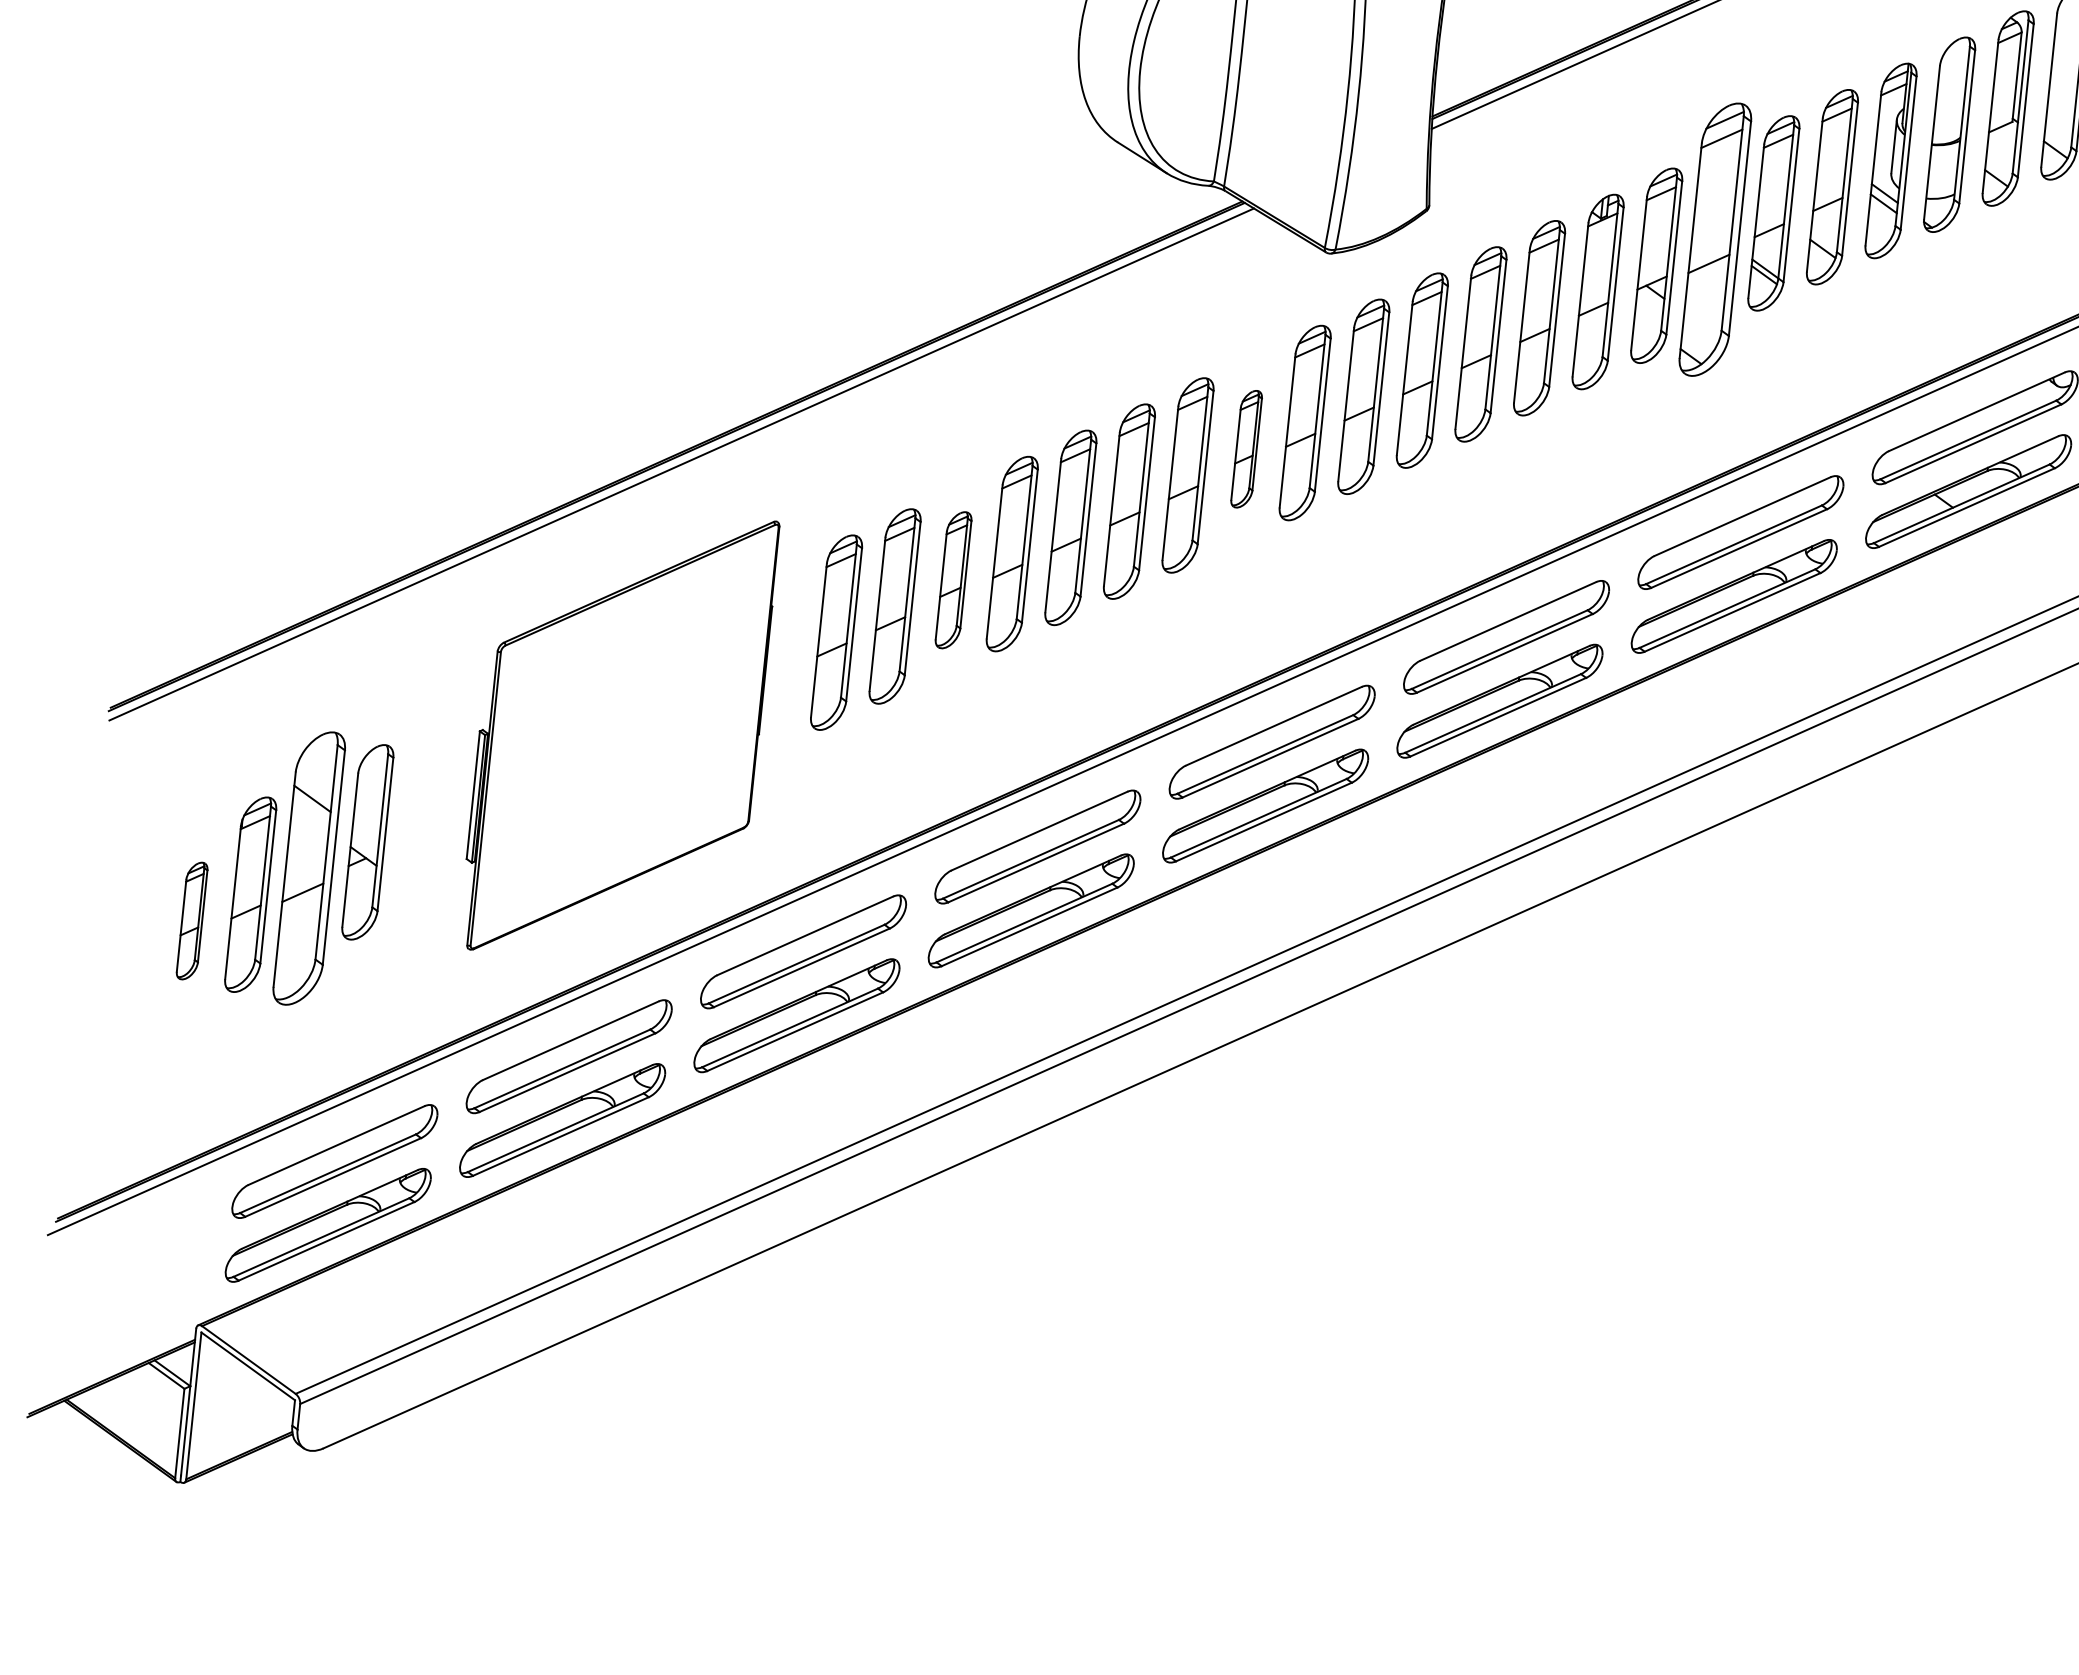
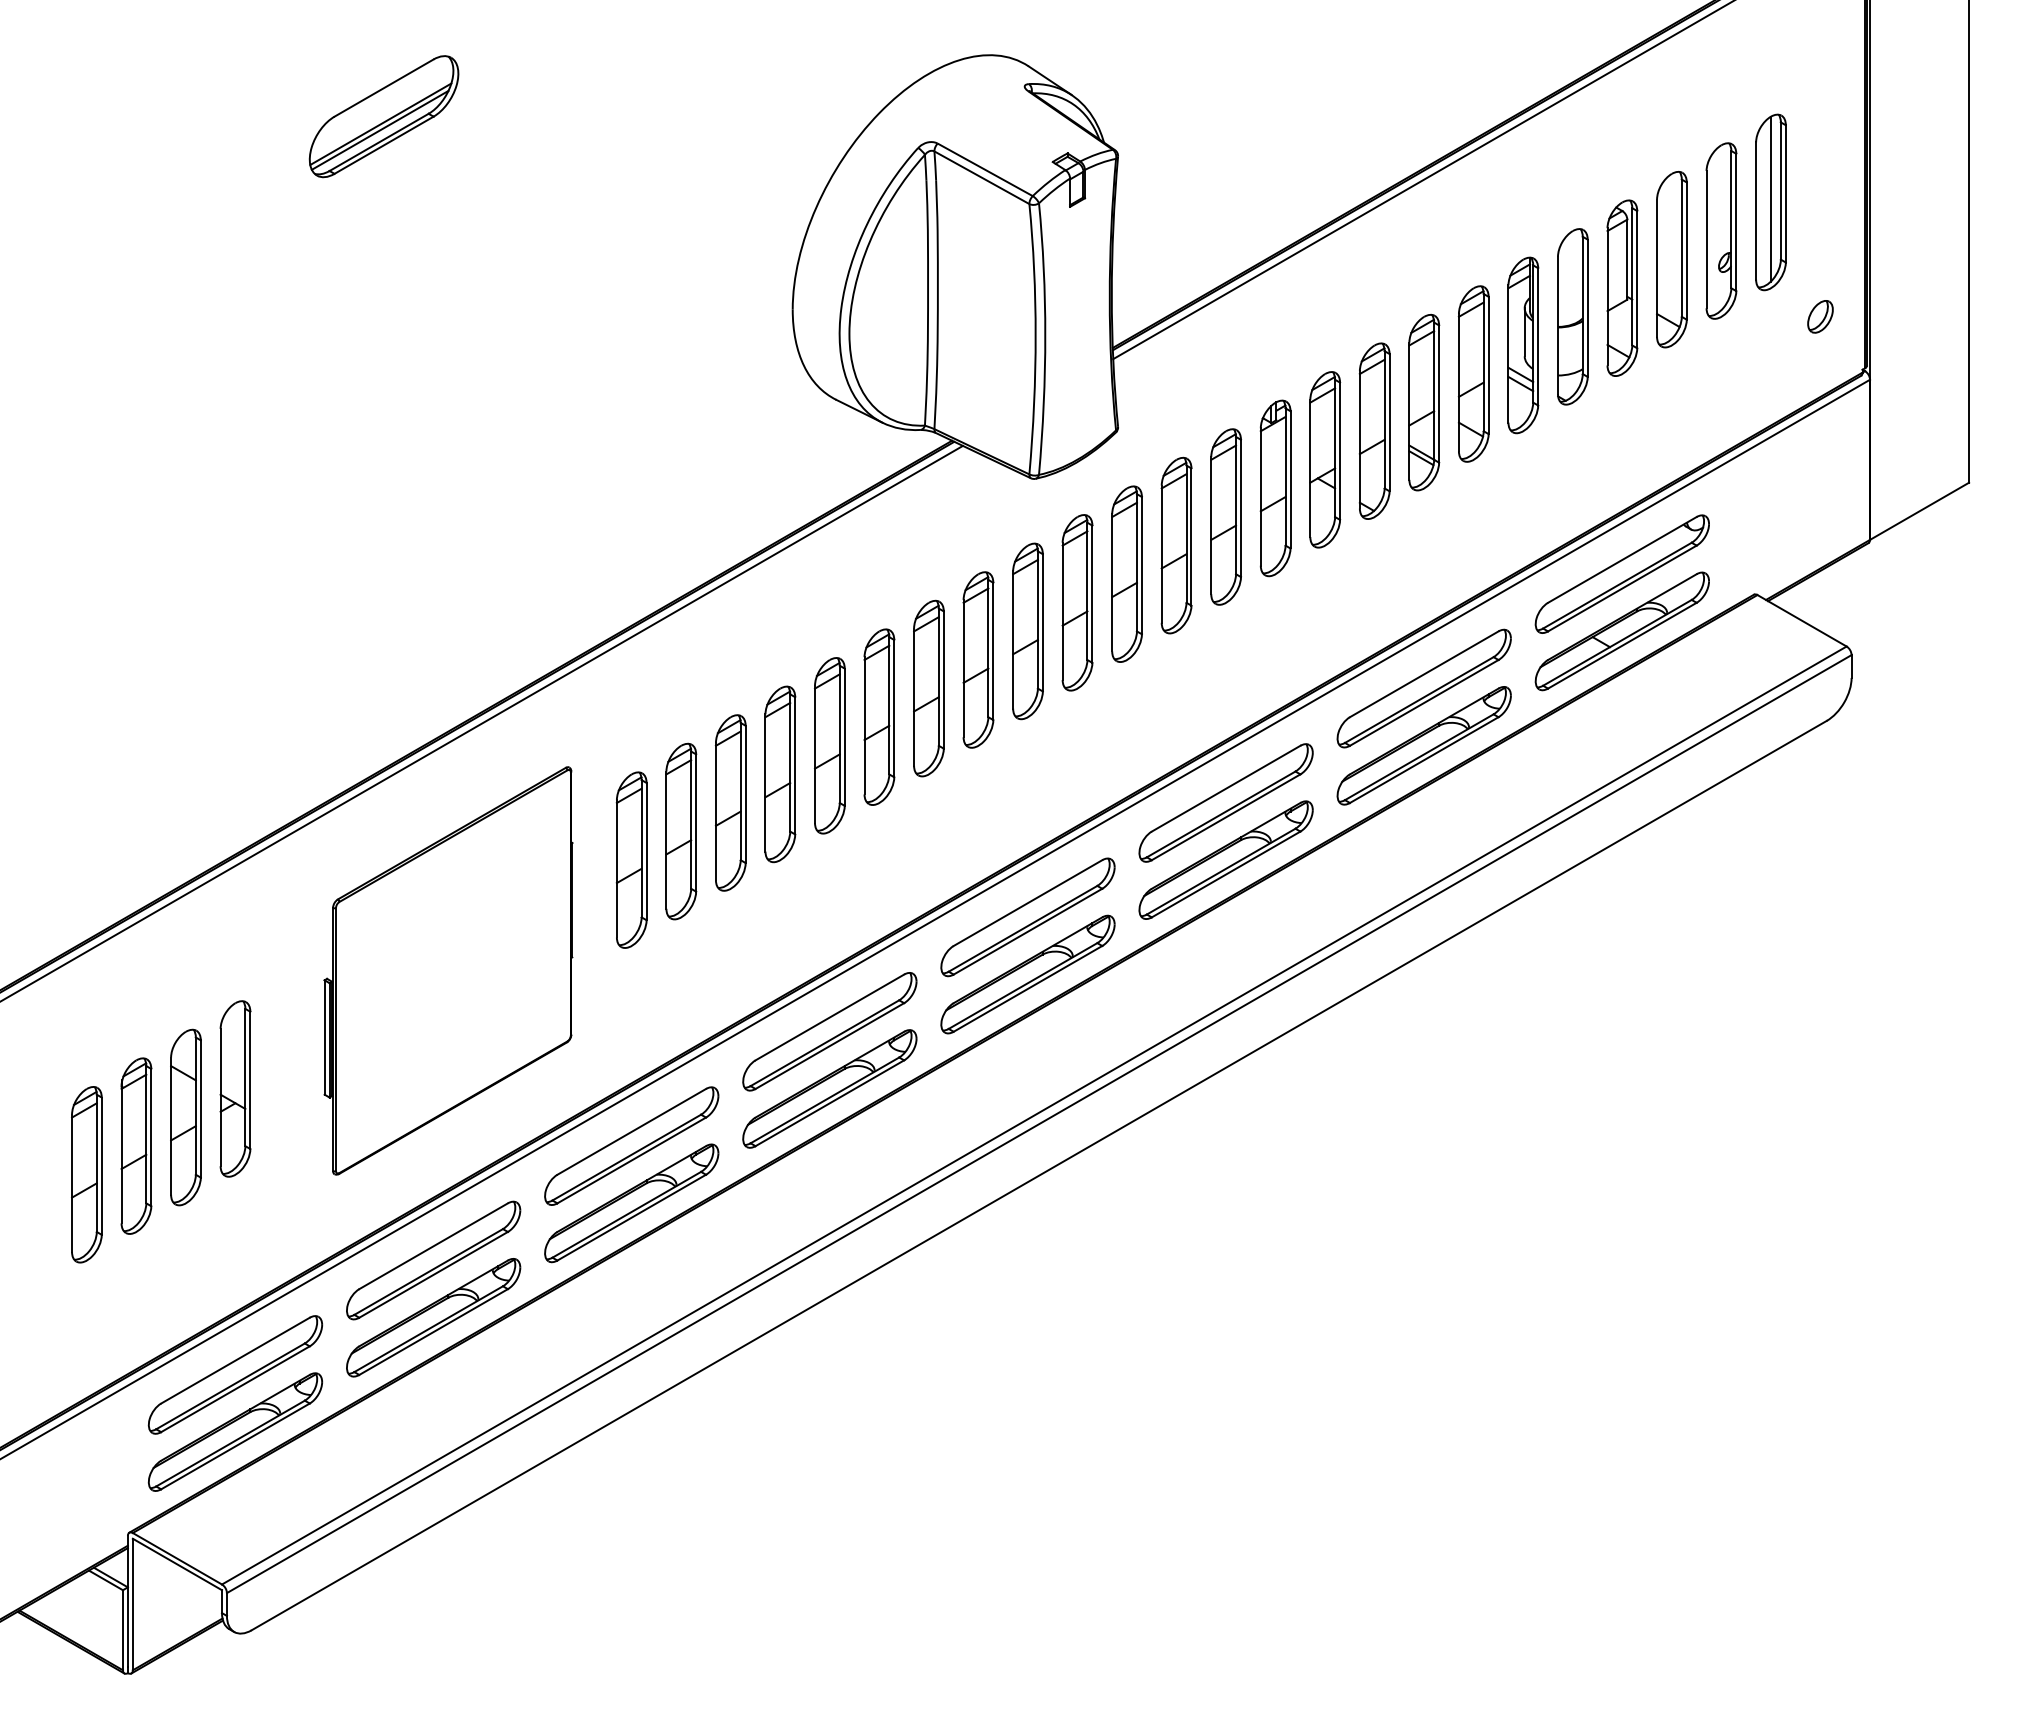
part: (1715, 238) -> (1374, 430), size x0.71
part: (1246, 448) -> (978, 659), size x1.67
part: (953, 579) -> (730, 802), size x1.43
part: (308, 868) -> (185, 1117), size x0.71
part: (191, 920) -> (86, 1174), size x1.67

